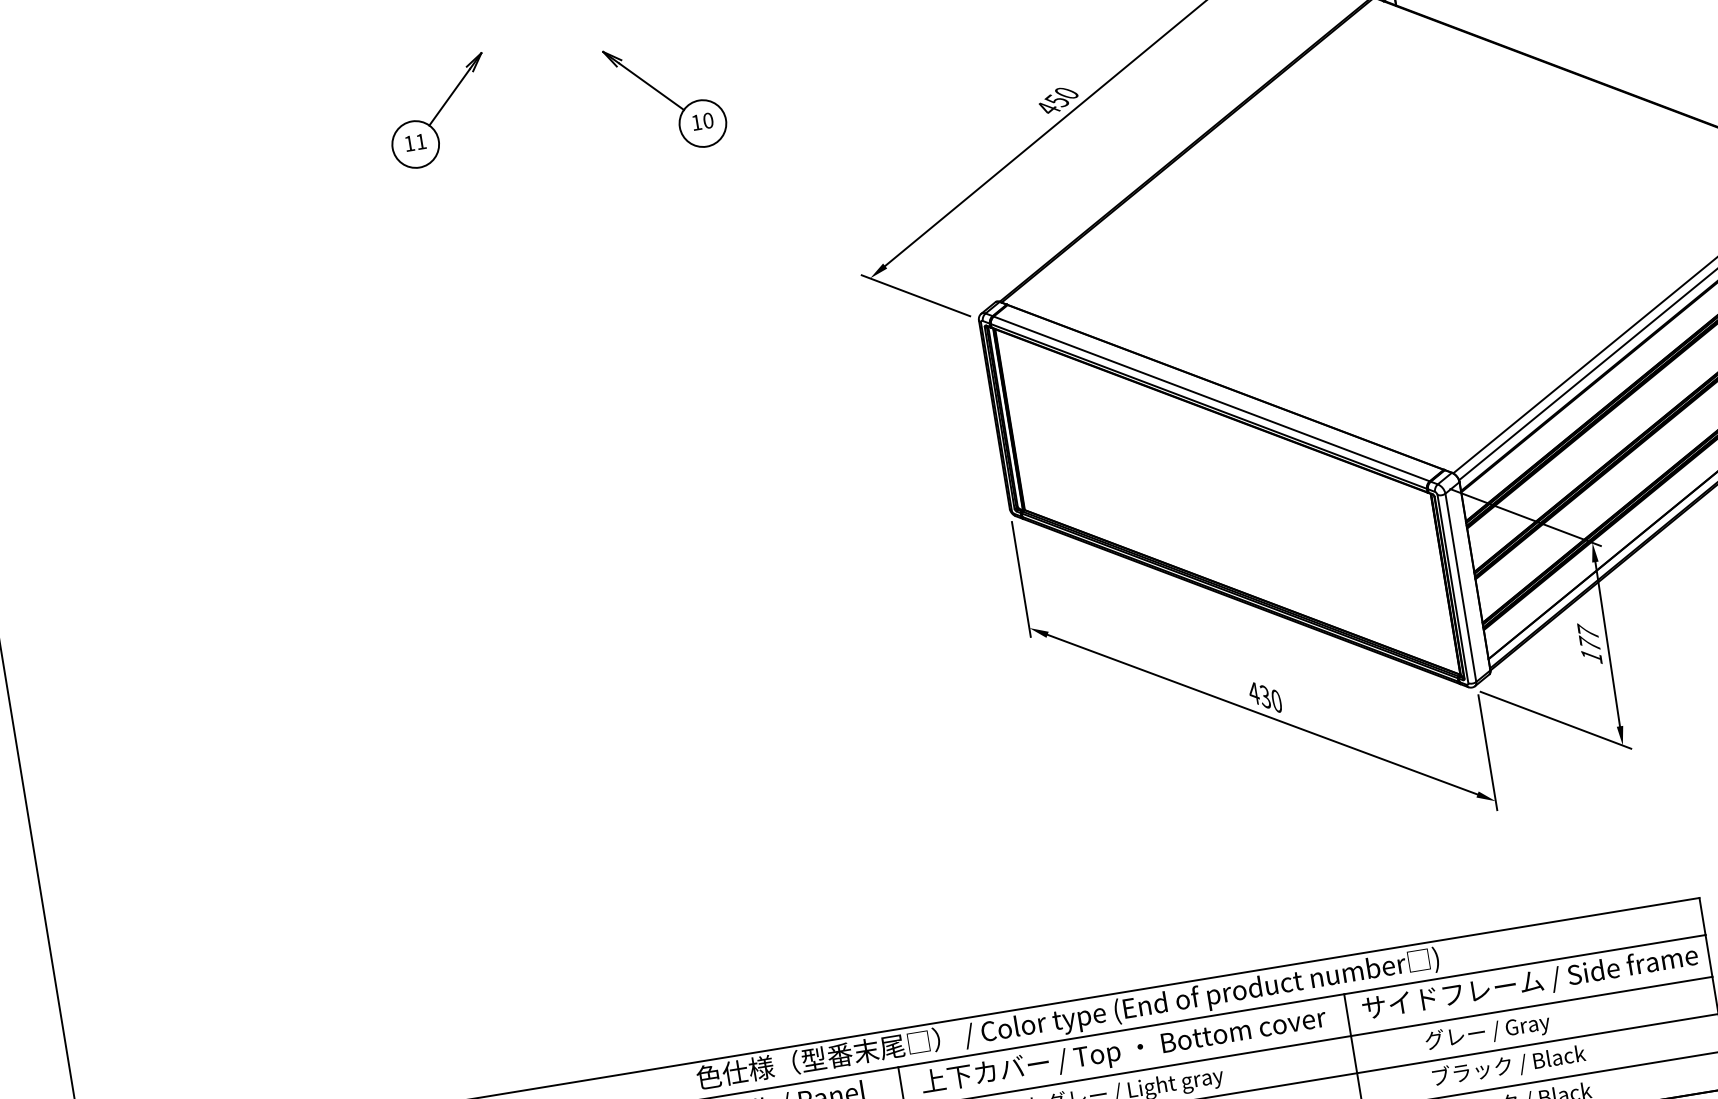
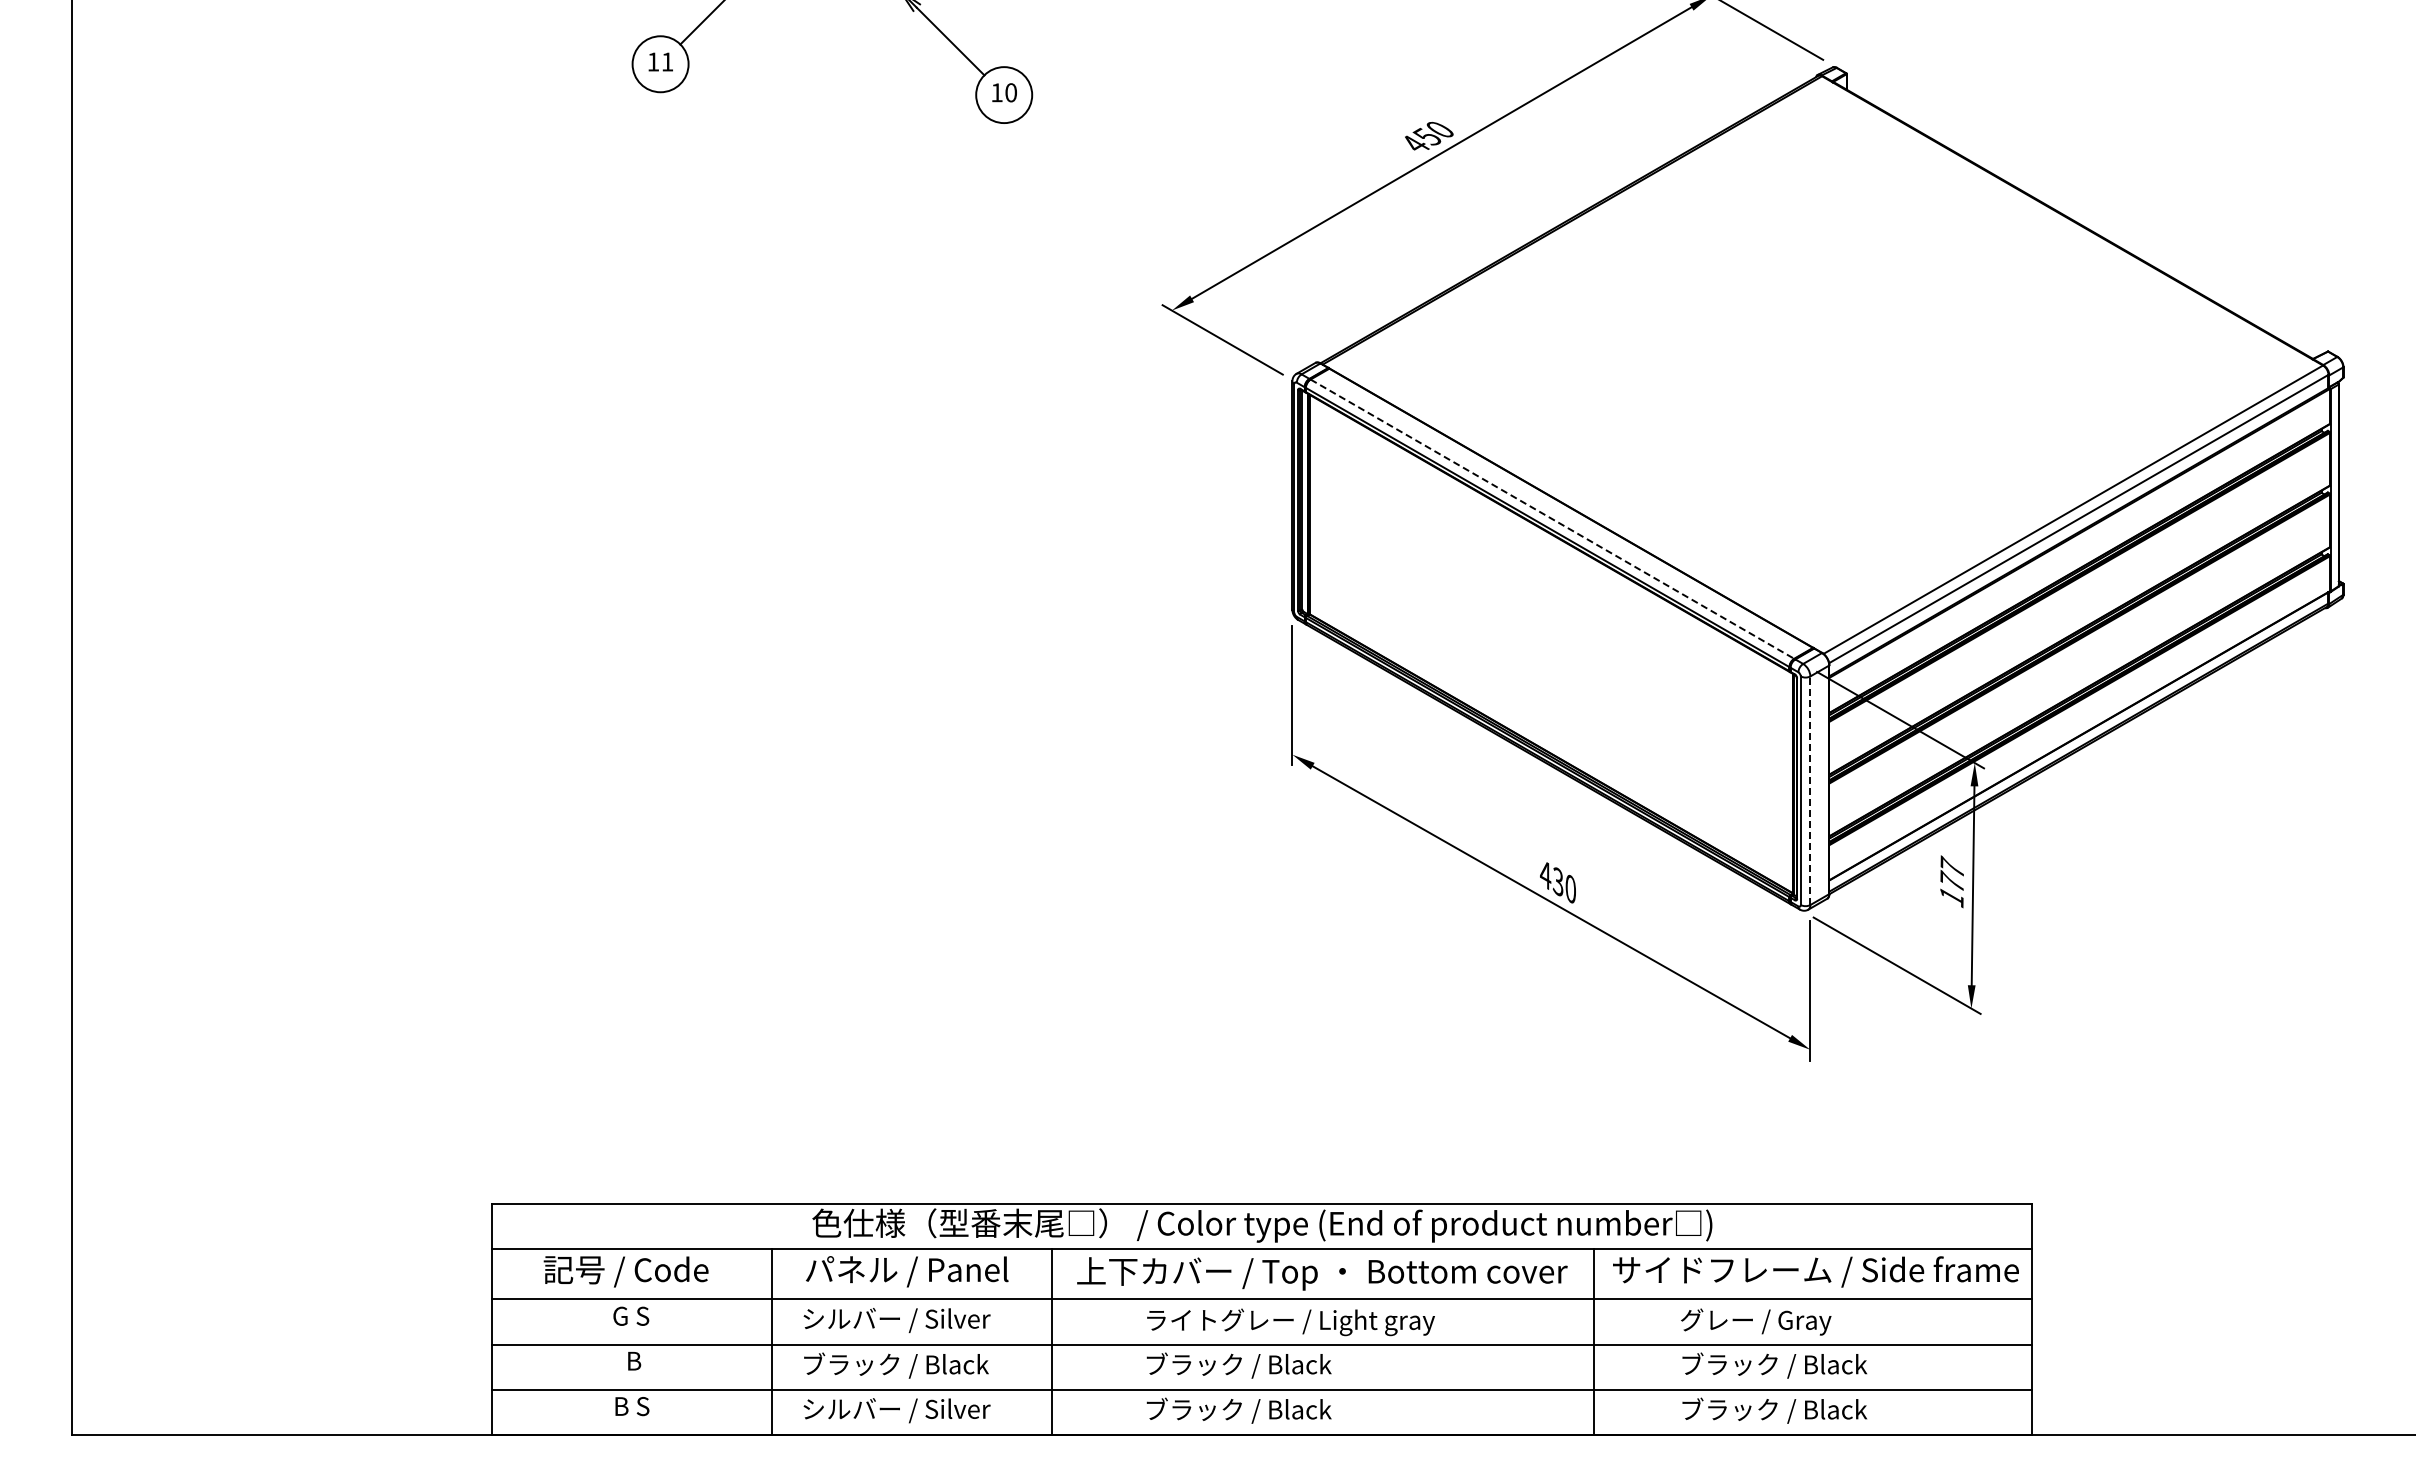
line: (1211, 399) -> (1552, 519), solid -> dashed
line: (1460, 587) -> (1810, 790), solid -> dashed

